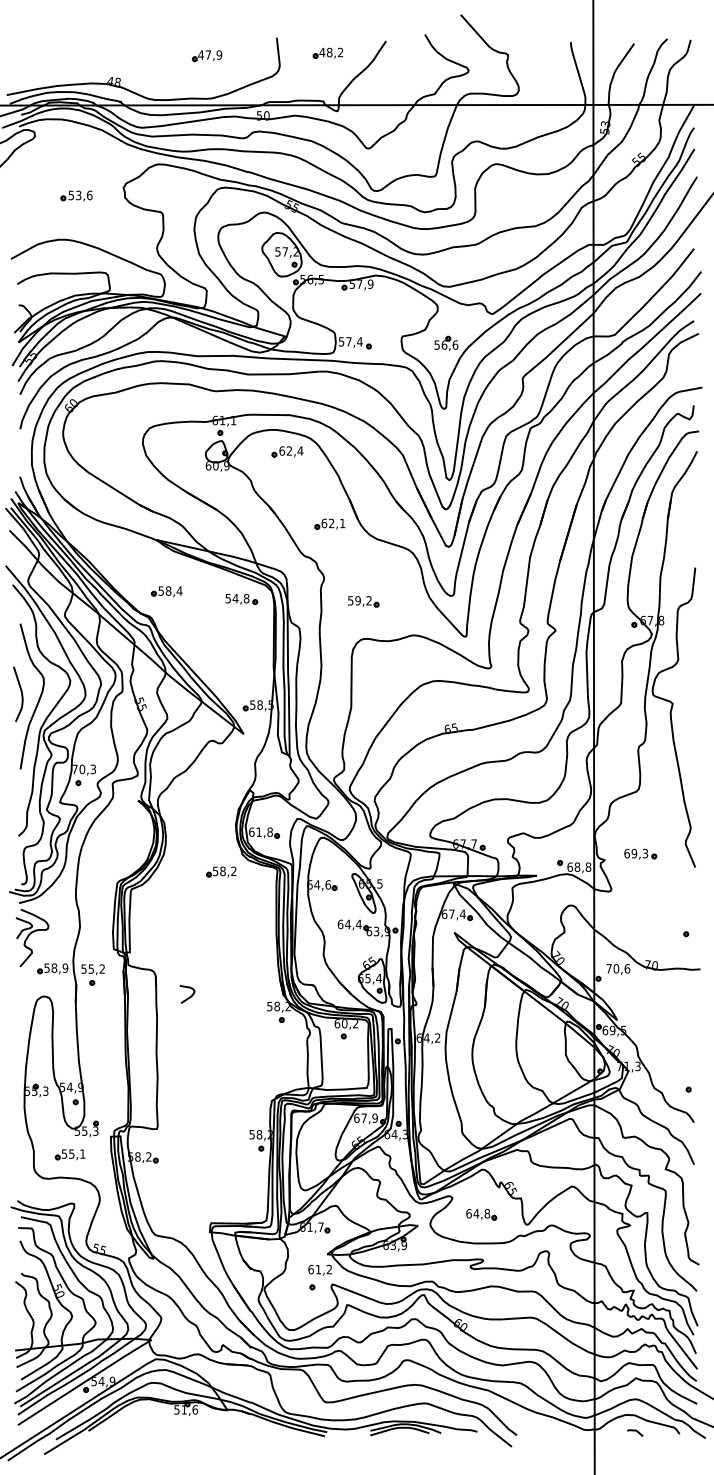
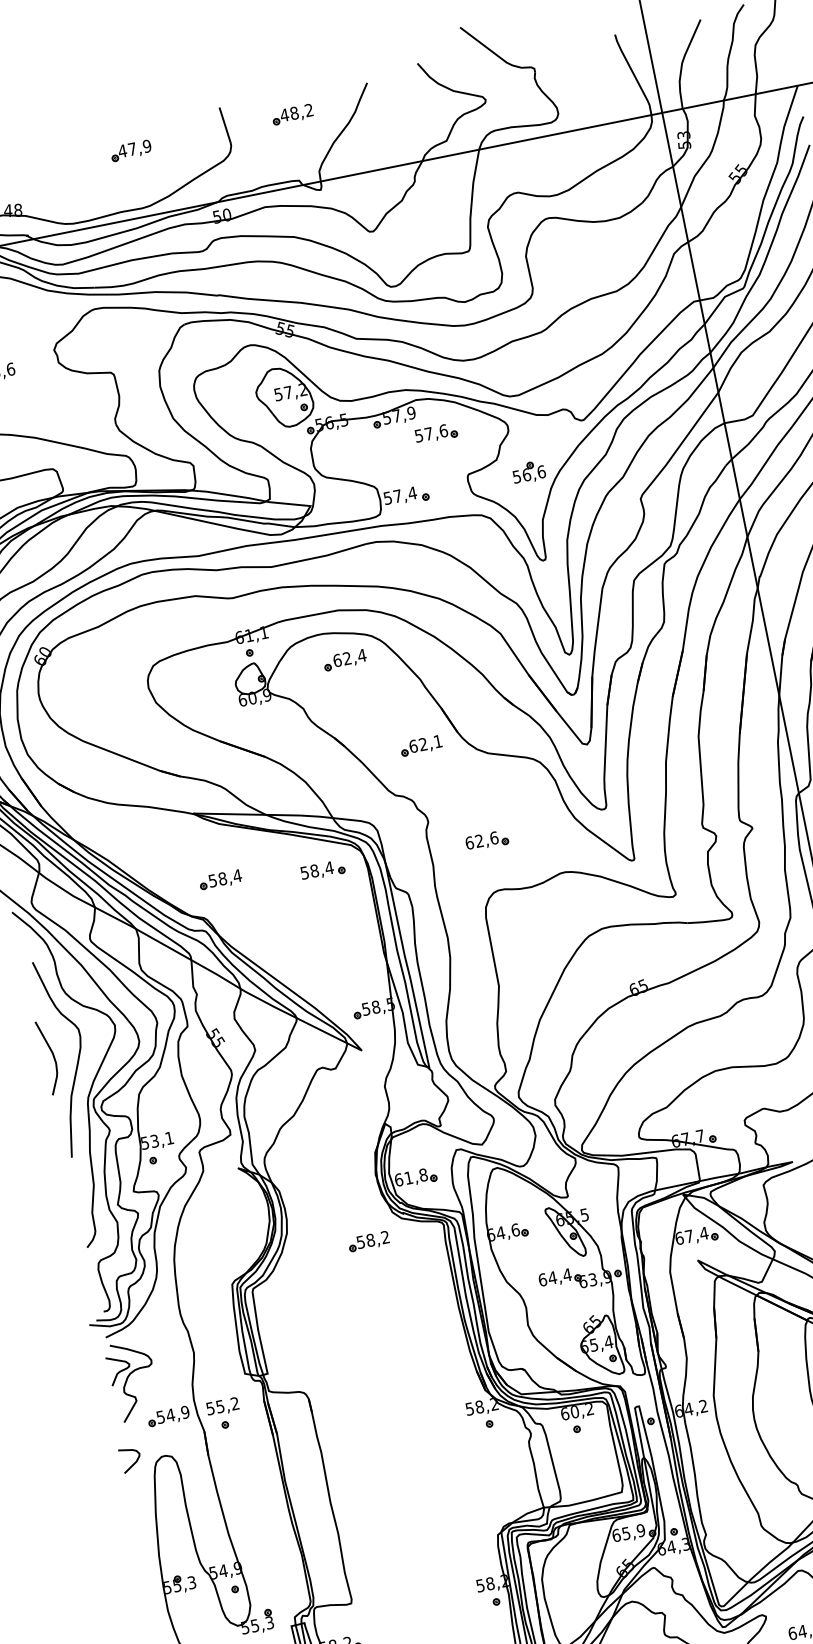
part: (385, 302) -> (436, 433), added
text: (240, 598) -> (321, 869), 54,8 -> 58,4
text: (359, 600) -> (481, 840), 59,2 -> 62,6
text: (84, 769) -> (157, 1140), 70,3 -> 53,1
text: (54, 967) -> (170, 1414), 58,9 -> 54,9
curve: (189, 996) -> (134, 1462), moved
text: (363, 1117) -> (625, 1532), 67,9 -> 65,9

